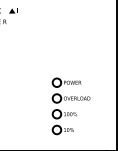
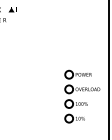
part: (71, 106) -> (82, 96), moved

